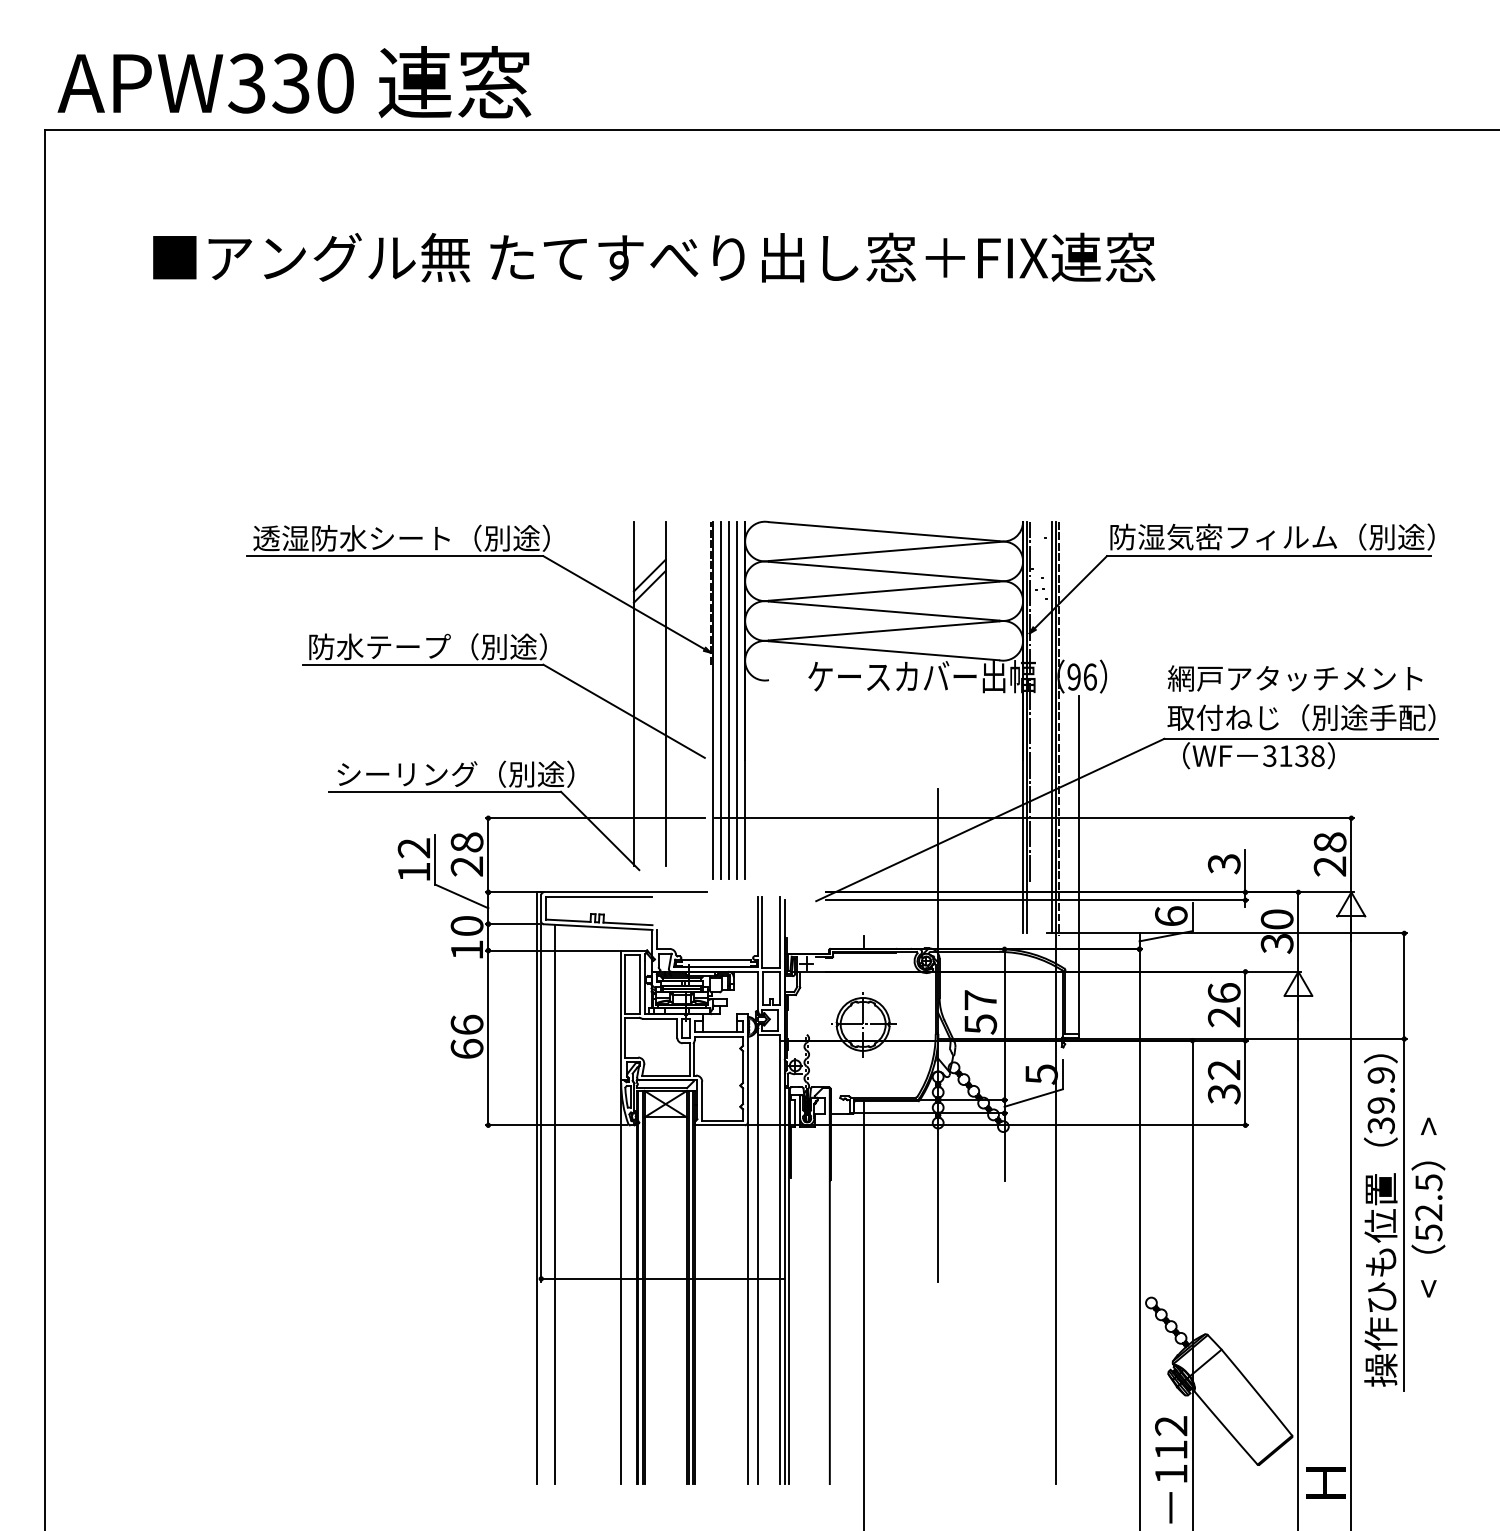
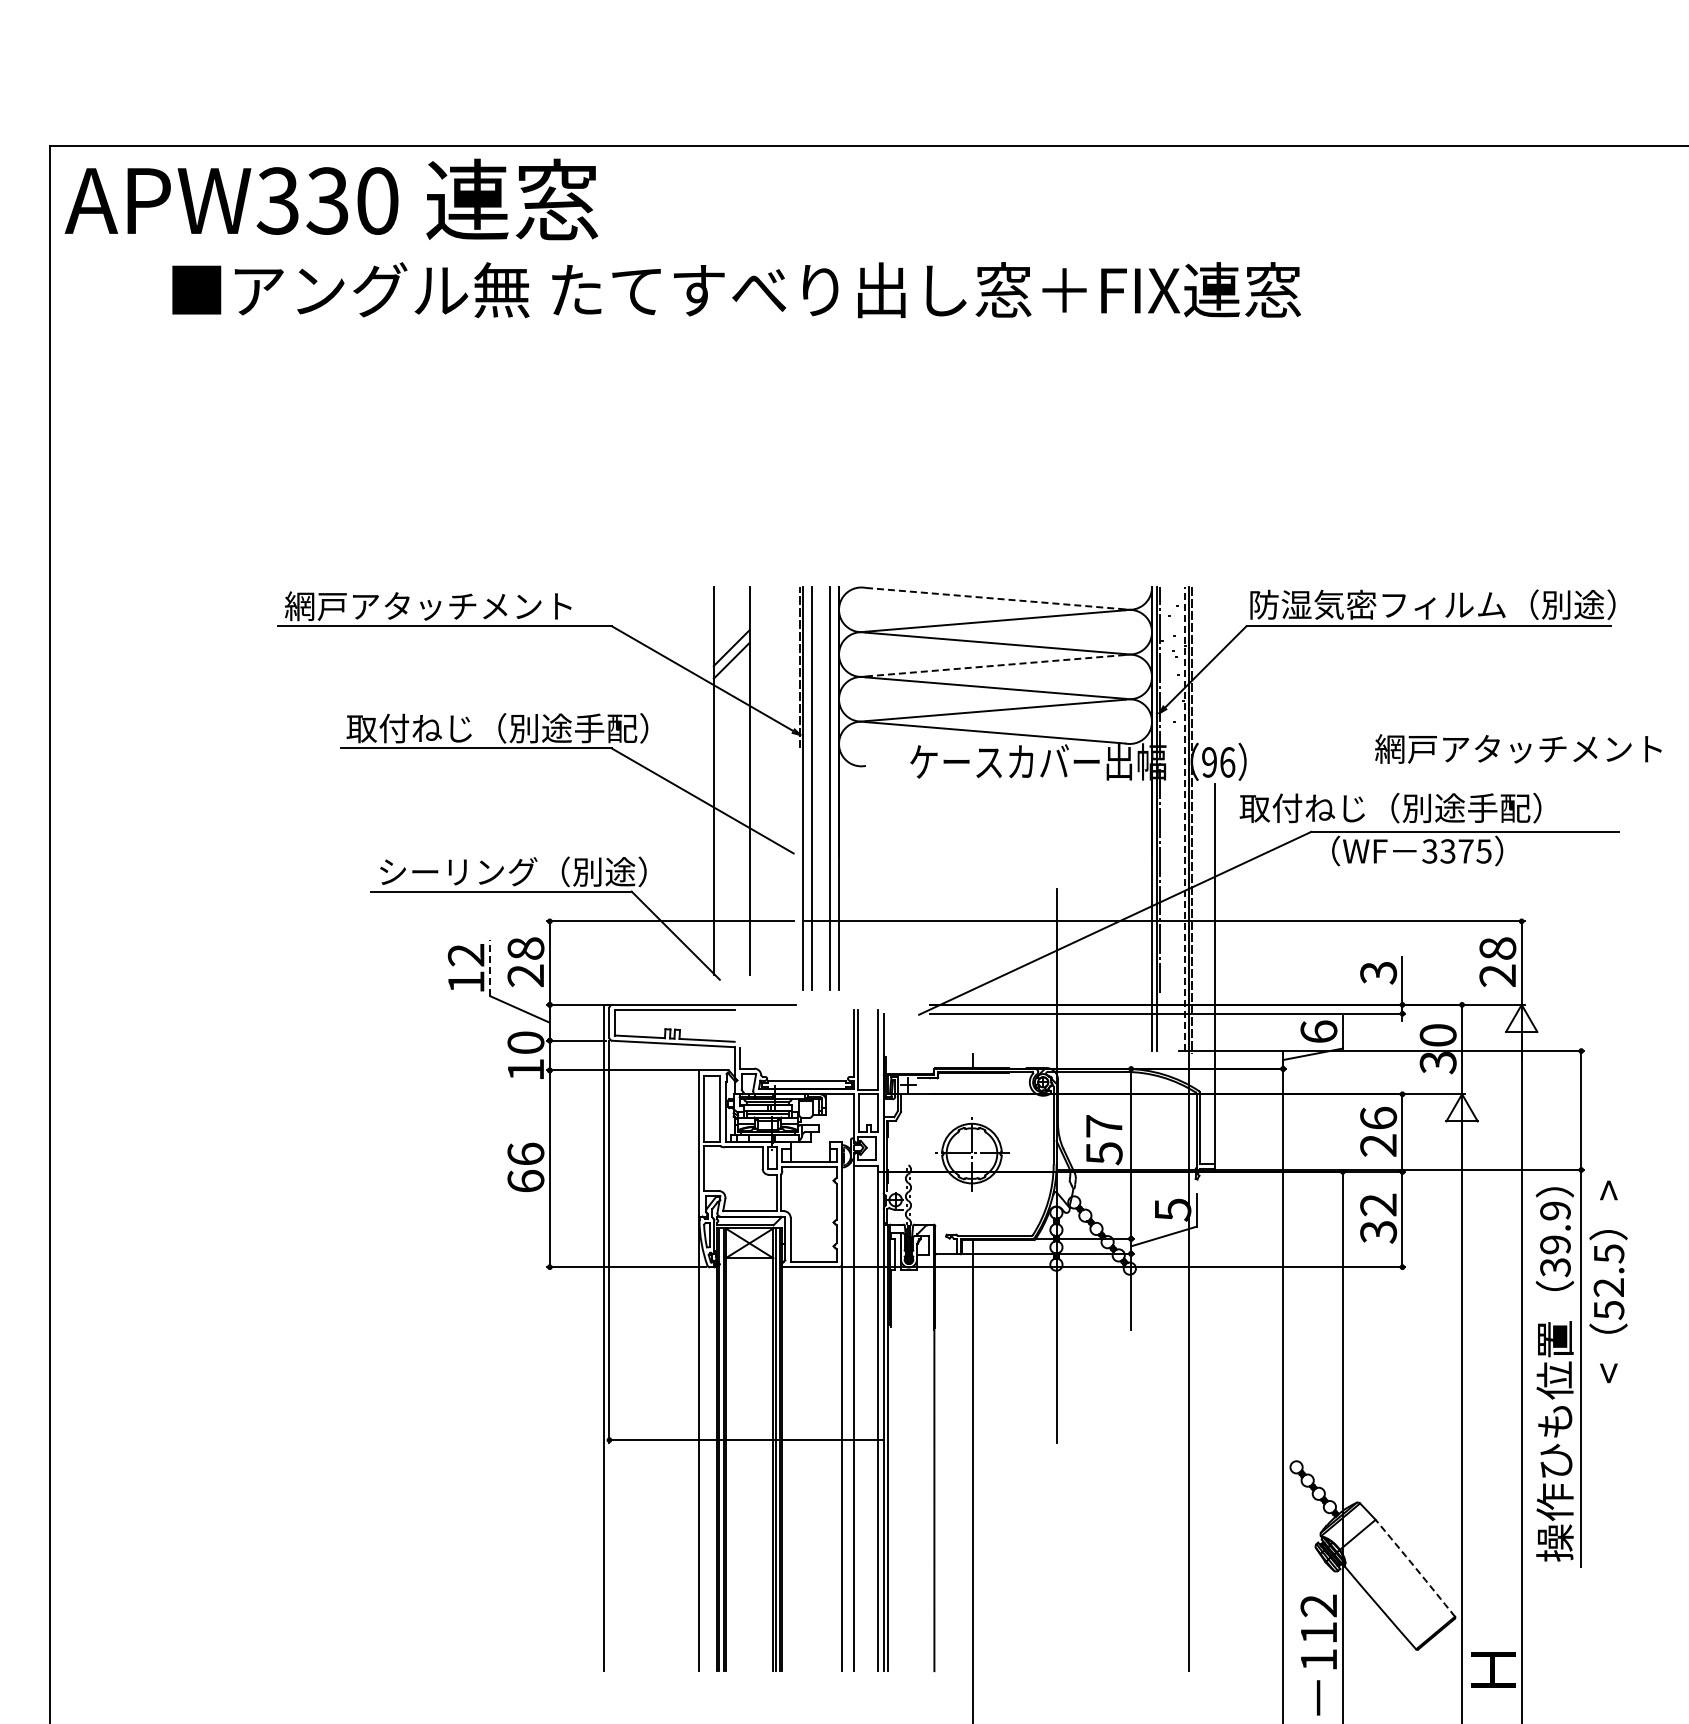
text: (294, 82) -> (331, 199), moved
line: (884, 531) -> (995, 598), solid -> dashed
text: (401, 537) -> (451, 605), 透湿防水シート（別途） -> 網戸アタッチメント
line: (884, 591) -> (995, 665), solid -> dashed
text: (441, 646) -> (497, 728), 防水テープ（別途） -> 取付ねじ（別途手配）
text: (1295, 678) -> (1518, 748), moved
line: (729, 700) -> (821, 788), removed
text: (1301, 717) -> (1390, 808), moved
line: (1051, 727) -> (1184, 819), solid -> dashed
text: (1301, 756) -> (1465, 851), 3138 -> 3375
line: (435, 860) -> (490, 968), solid -> dashed
line: (555, 1204) -> (625, 1356), removed
text: (1428, 1207) -> (1608, 1281), moved
arc: (1257, 1392) -> (1415, 1568), solid -> dashed

